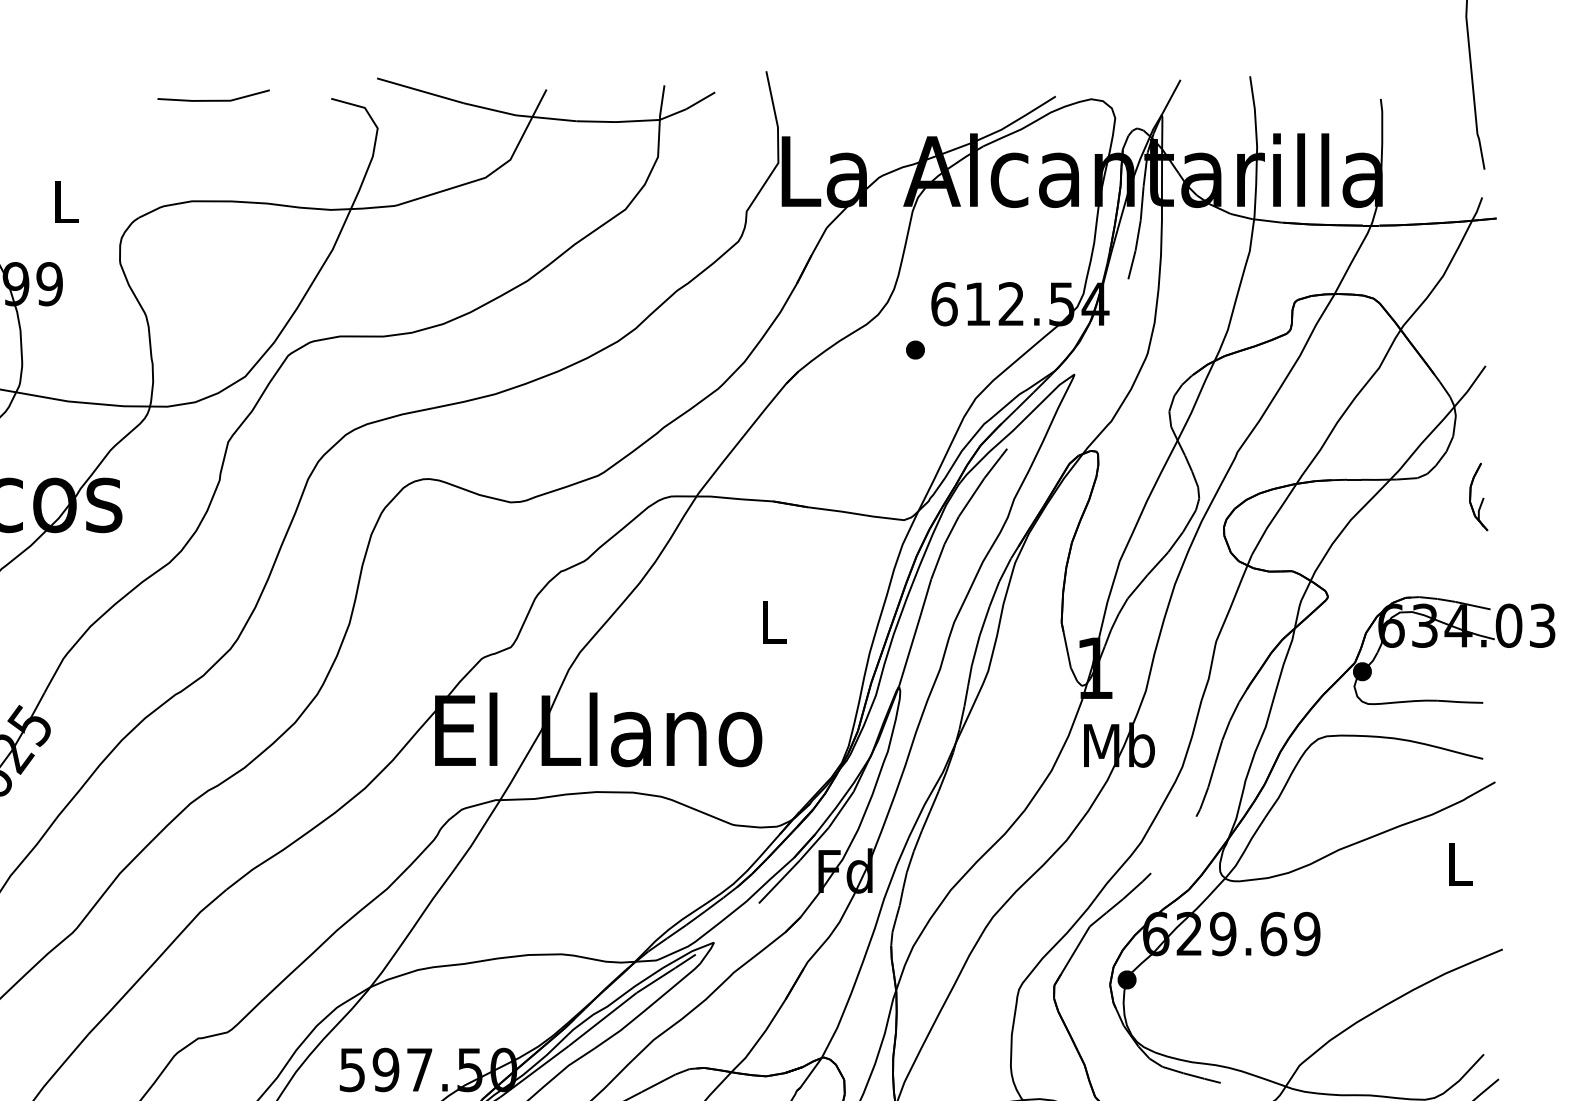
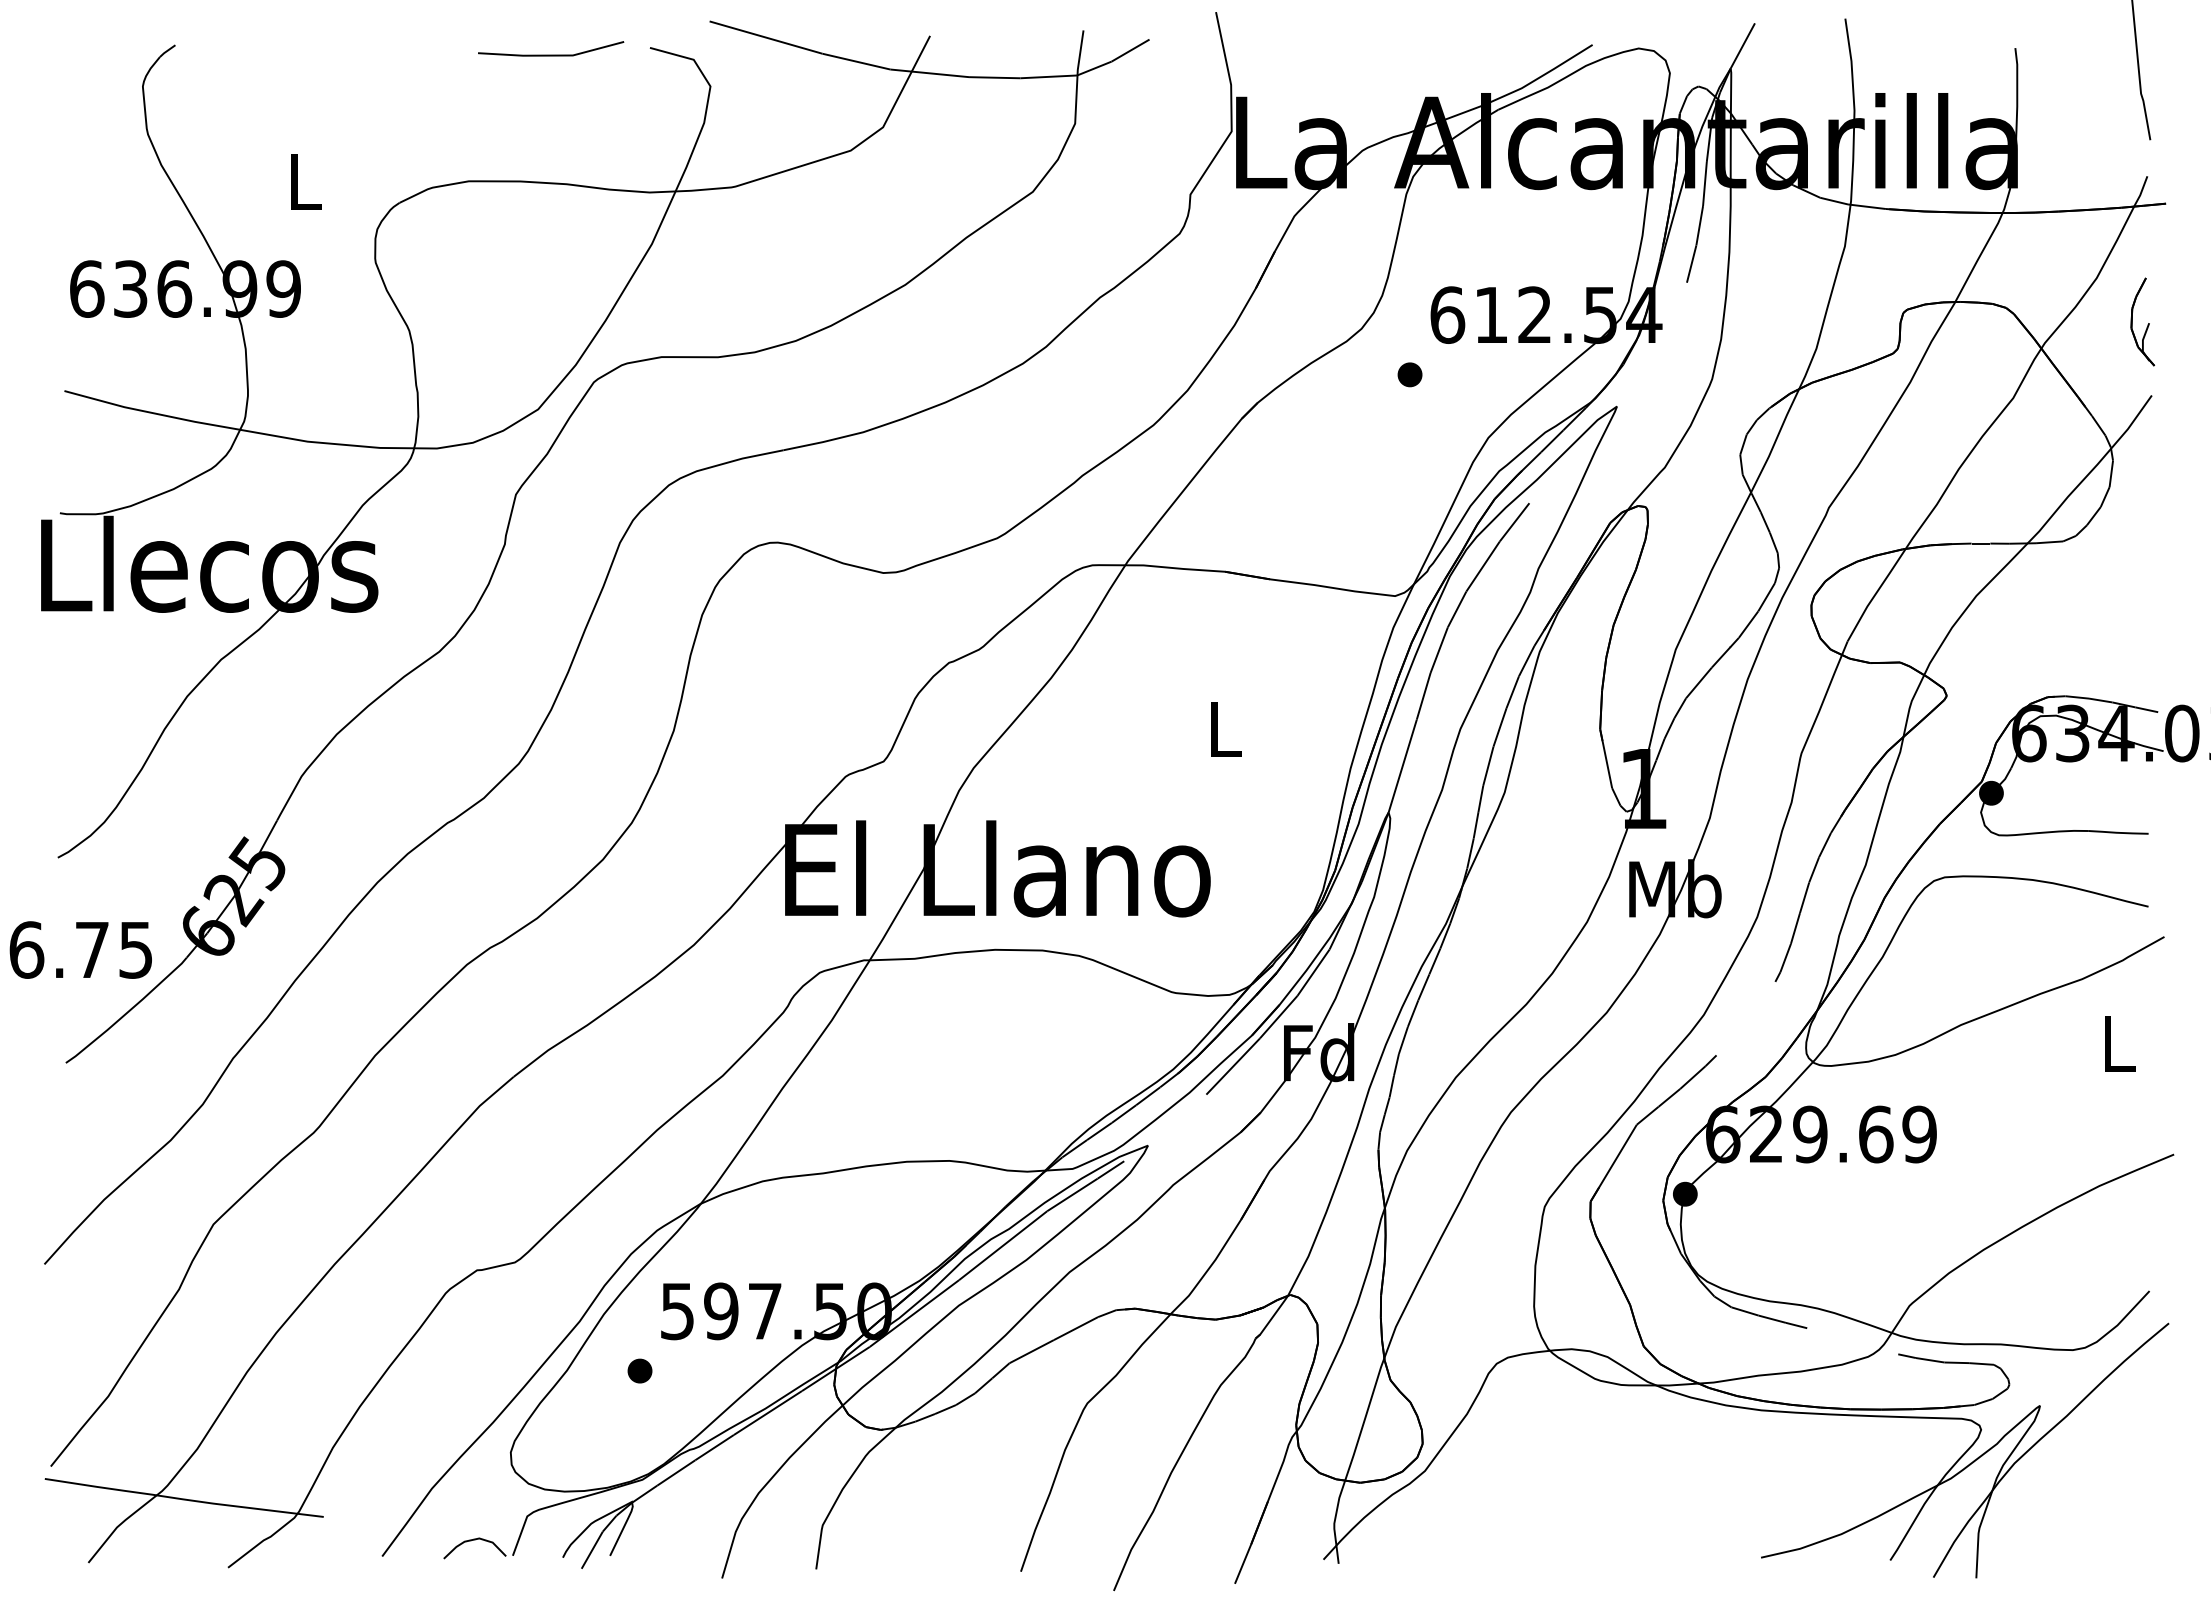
line: (214, 99) -> (551, 54), moved
part: (1478, 496) -> (2142, 321), moved

